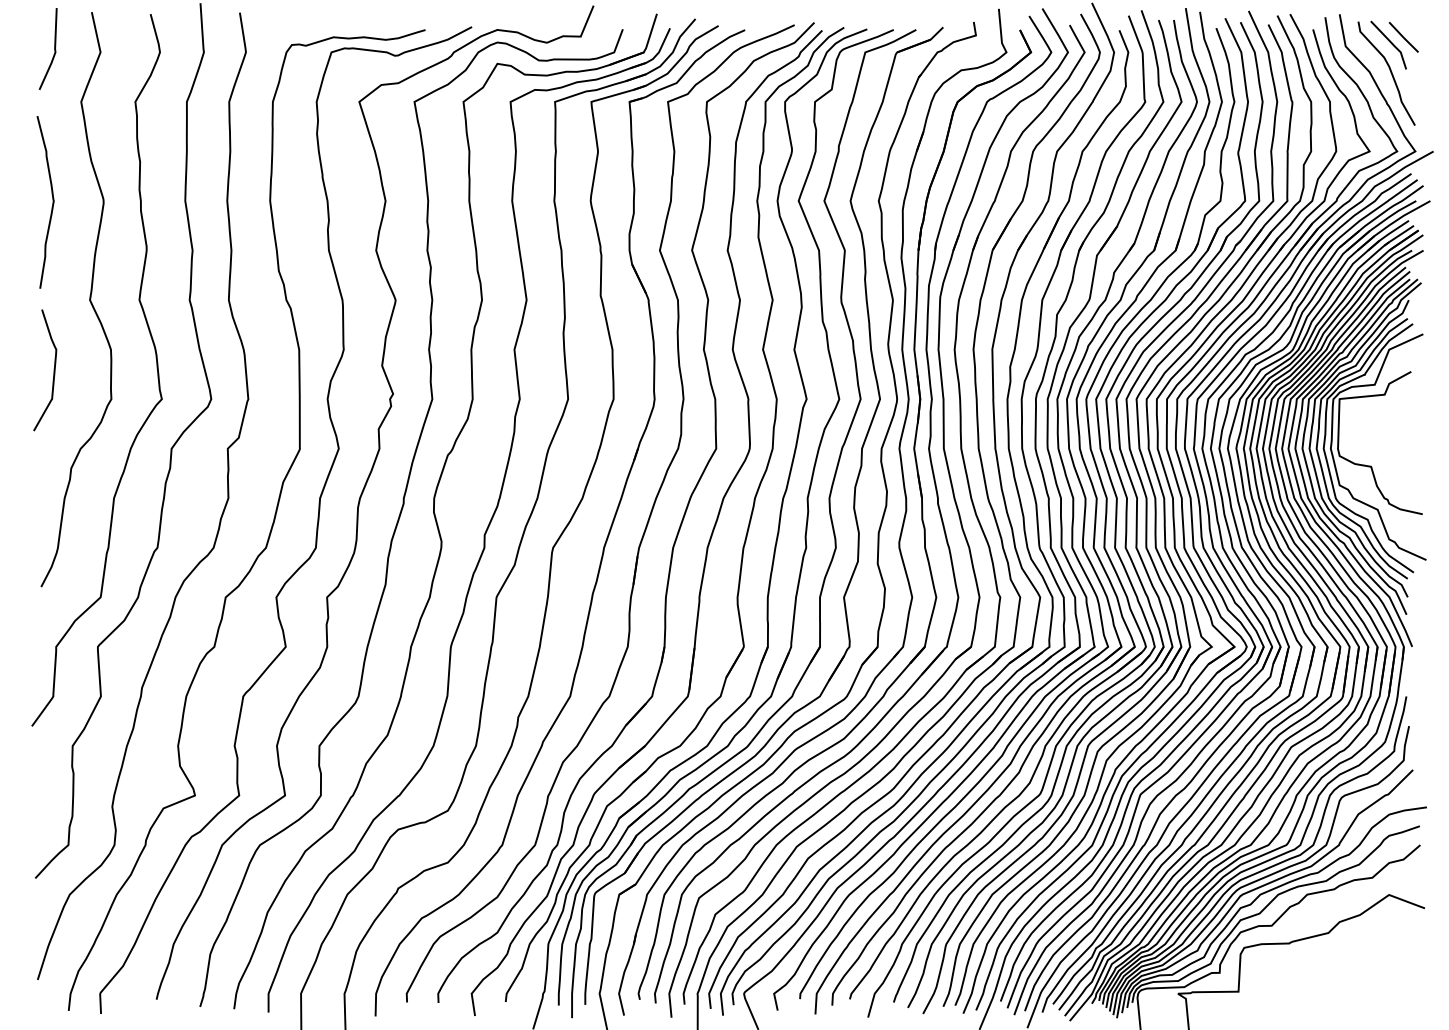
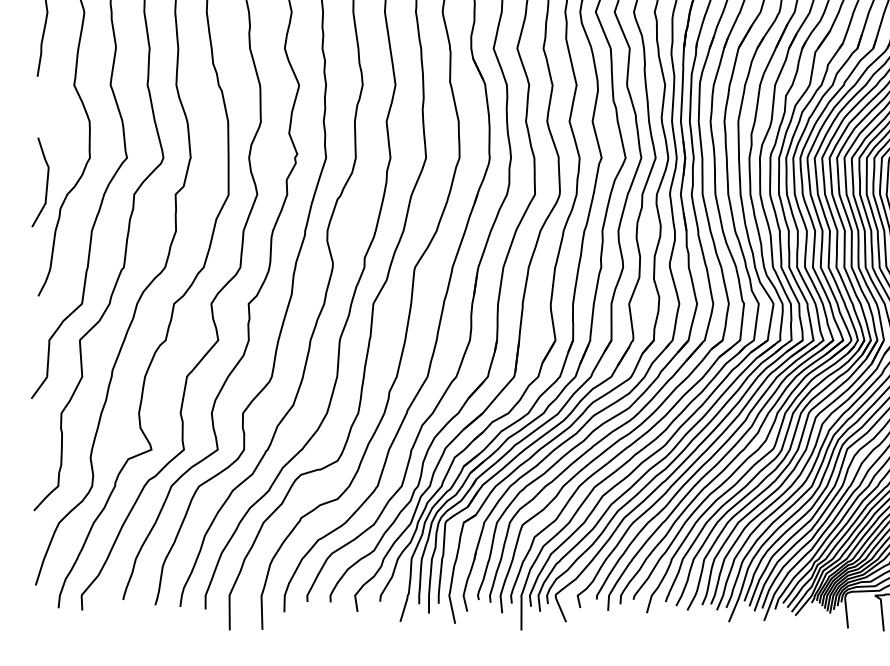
curve: (53, 370) -> (46, 182), moved

